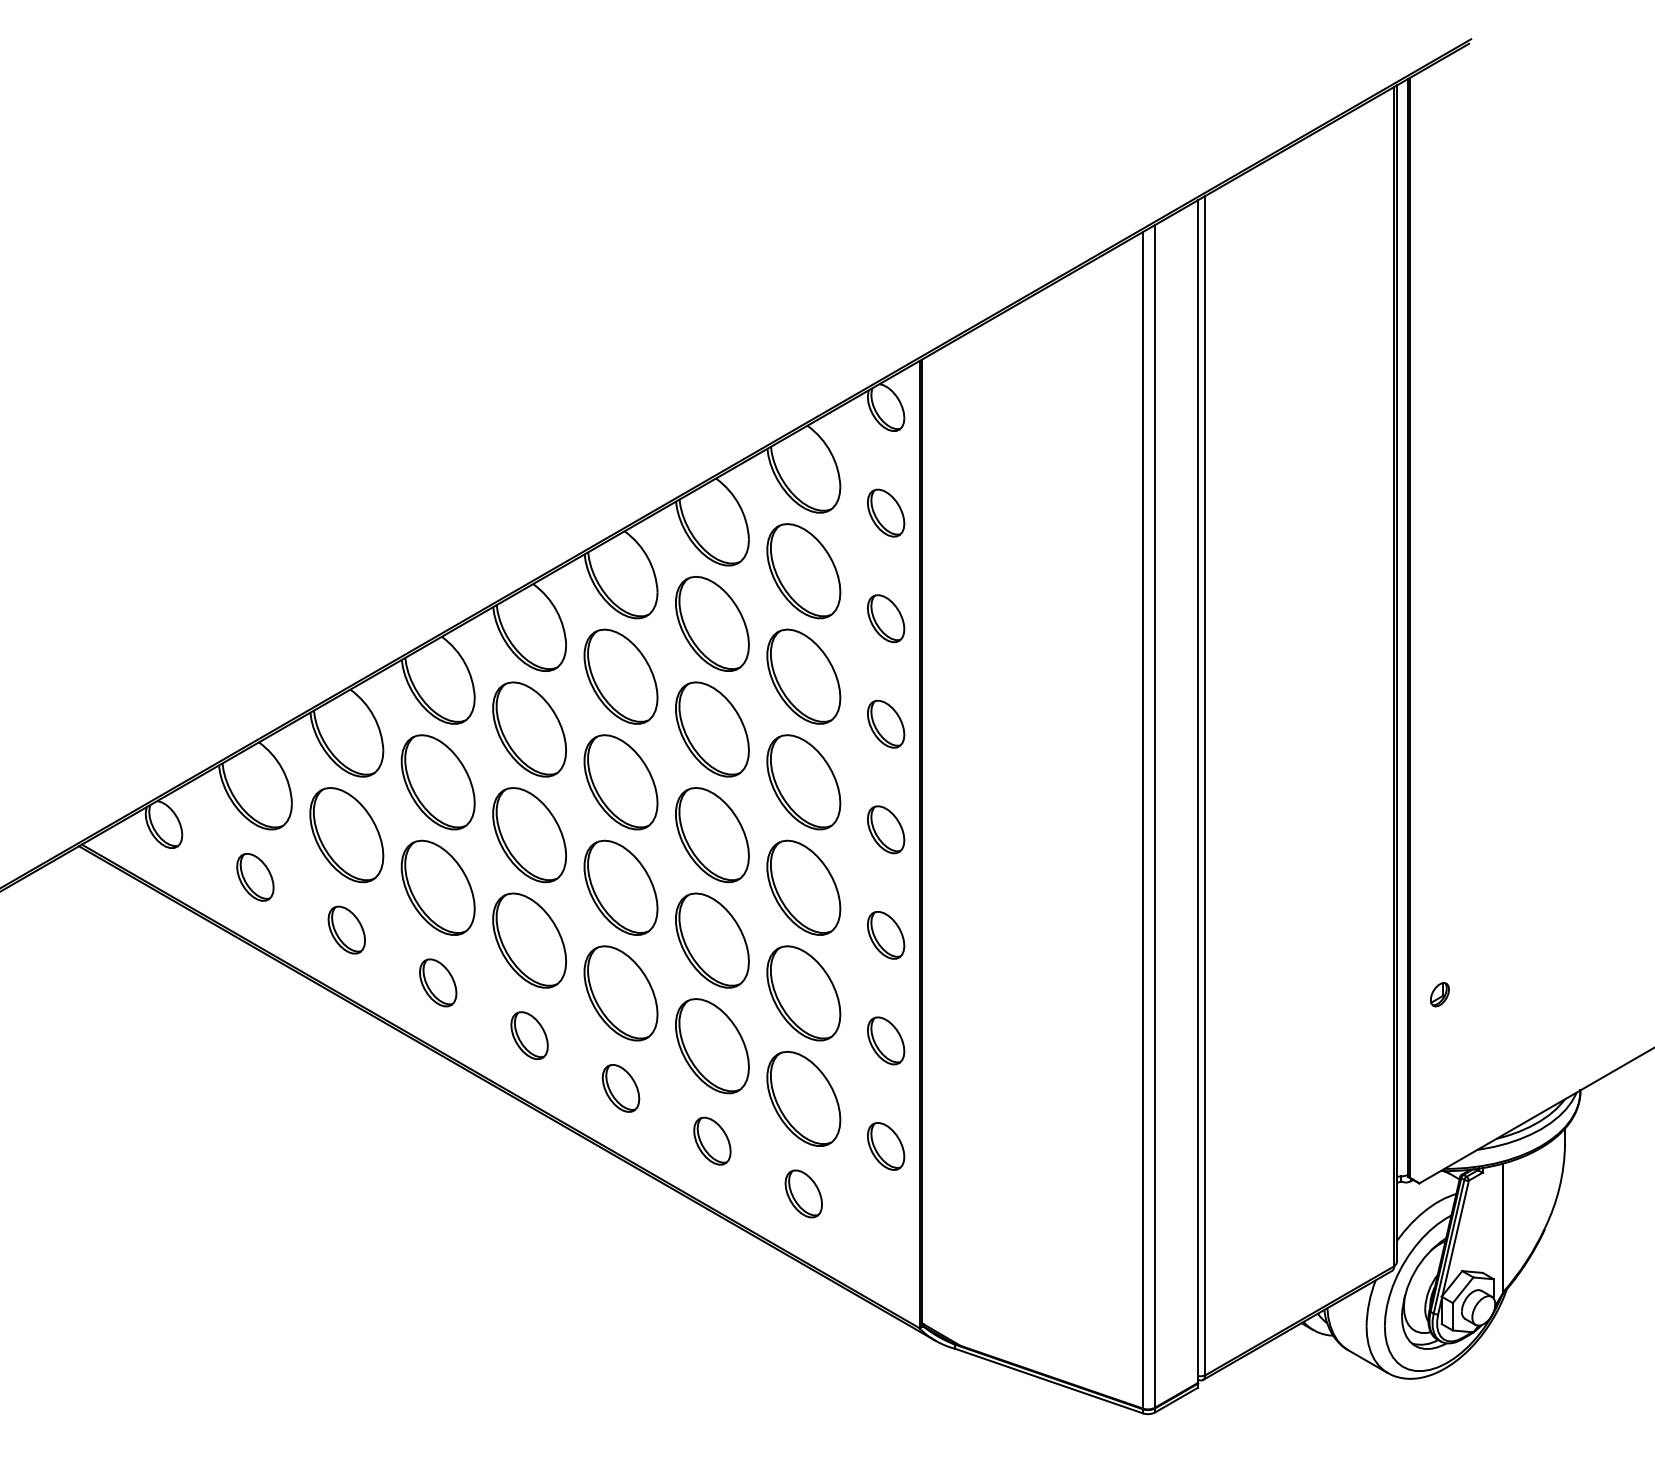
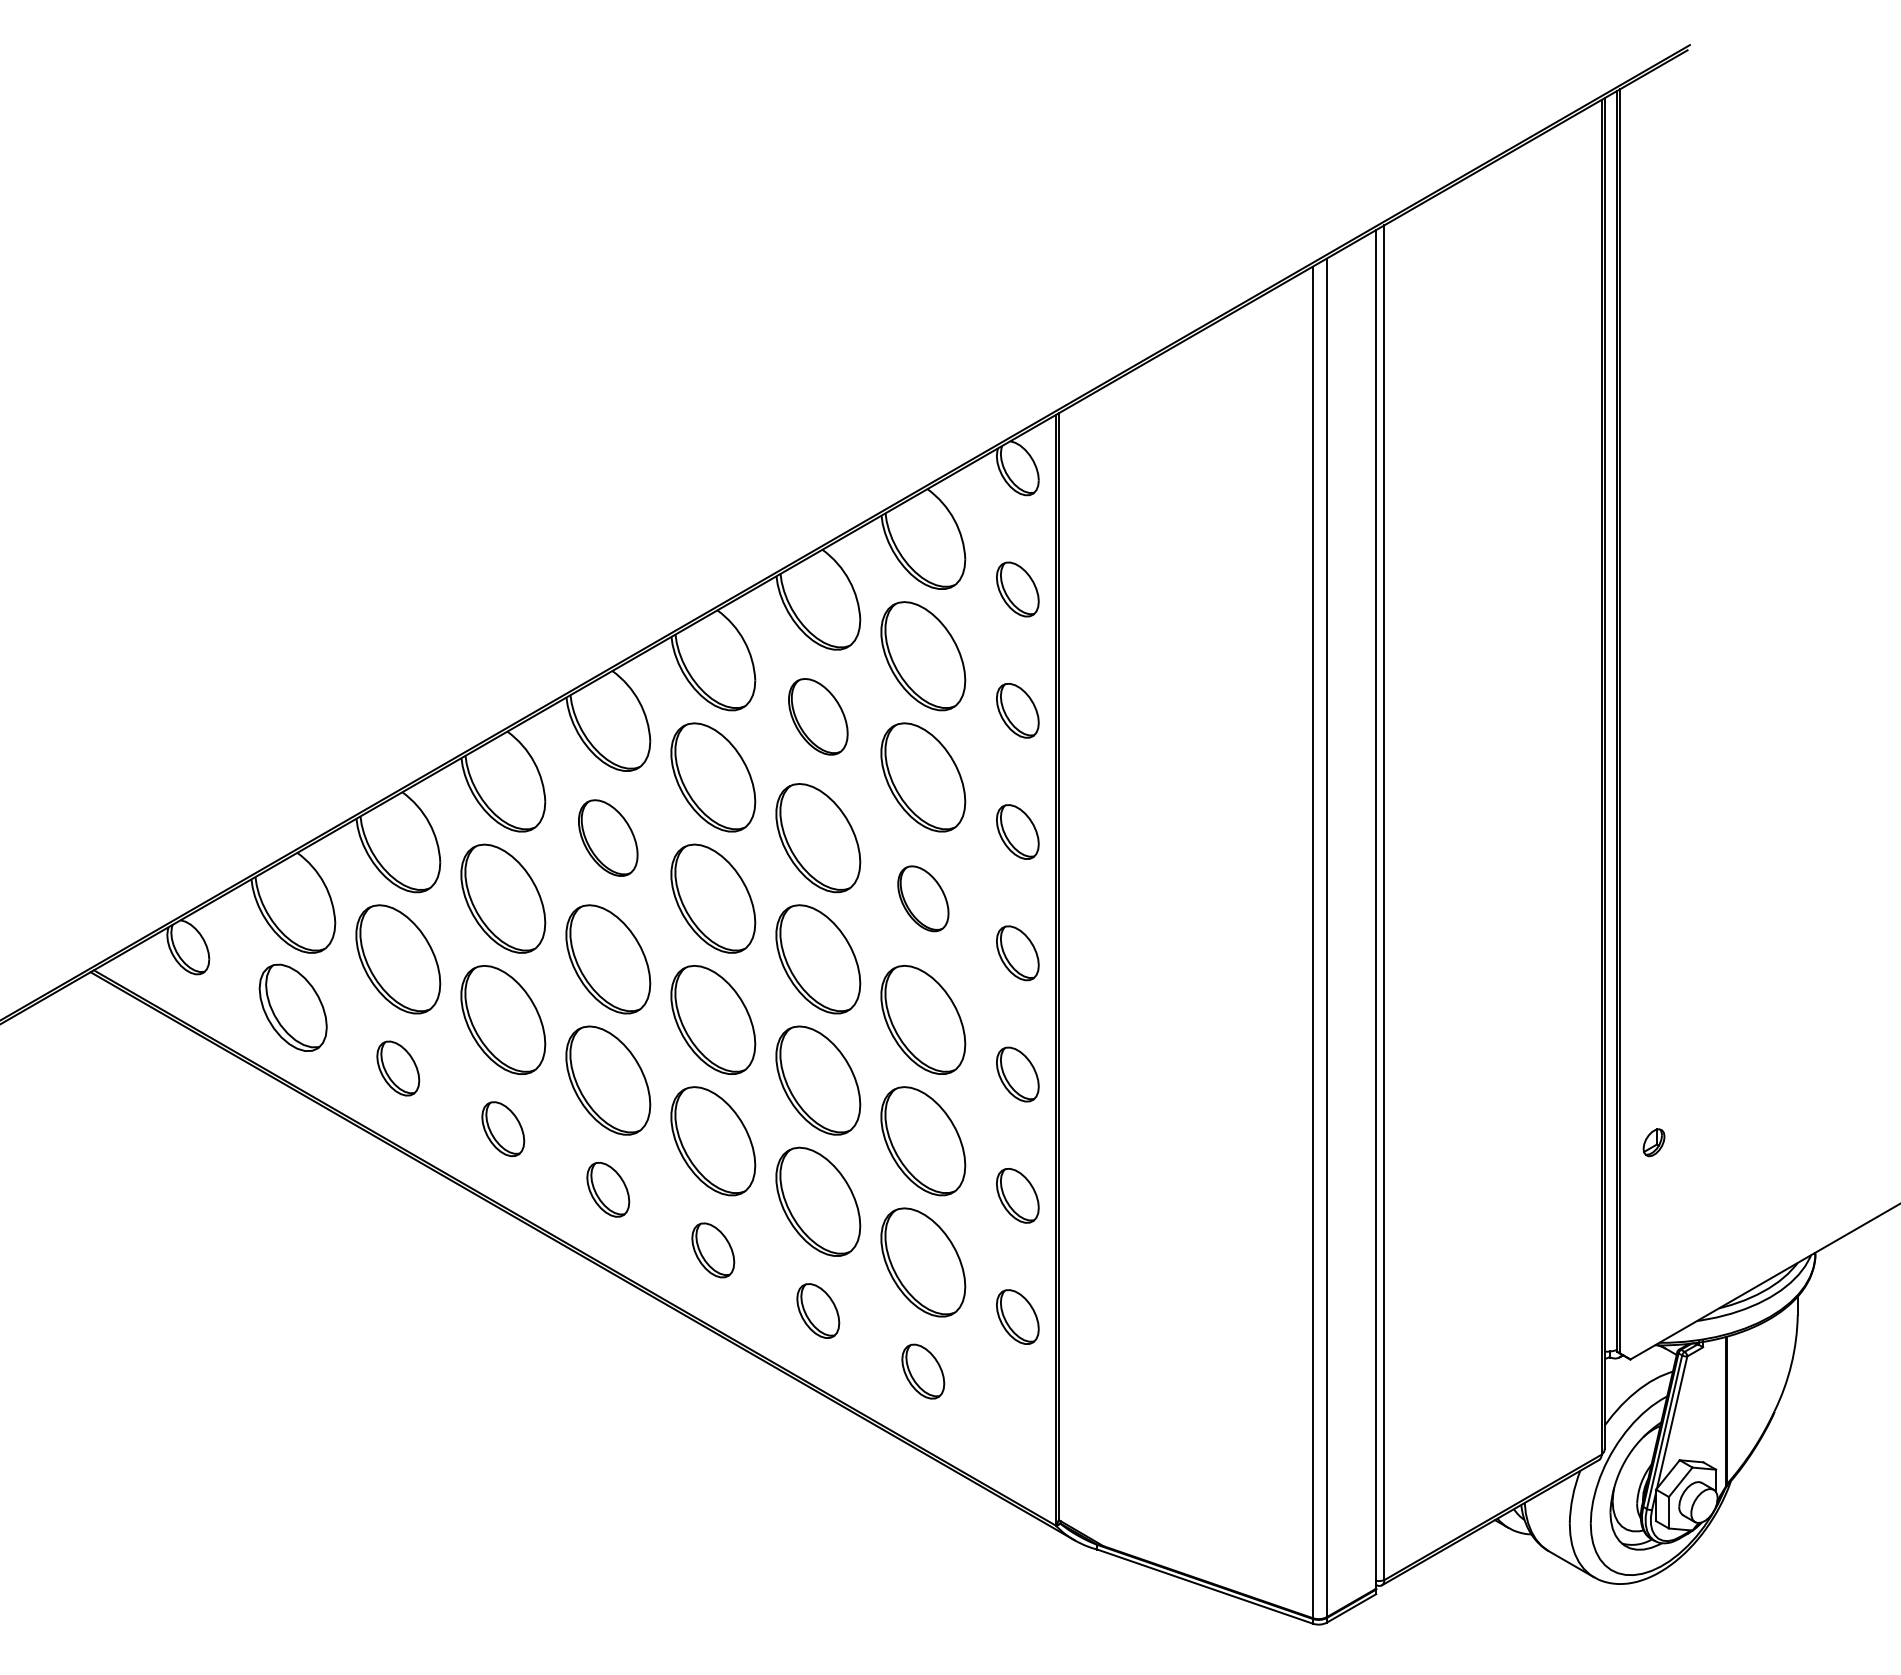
part: (712, 623) -> (818, 716), size x0.7
part: (529, 729) -> (608, 838), size x0.7
part: (803, 782) -> (922, 898), size x0.6
part: (255, 877) -> (293, 1008), size x1.6

